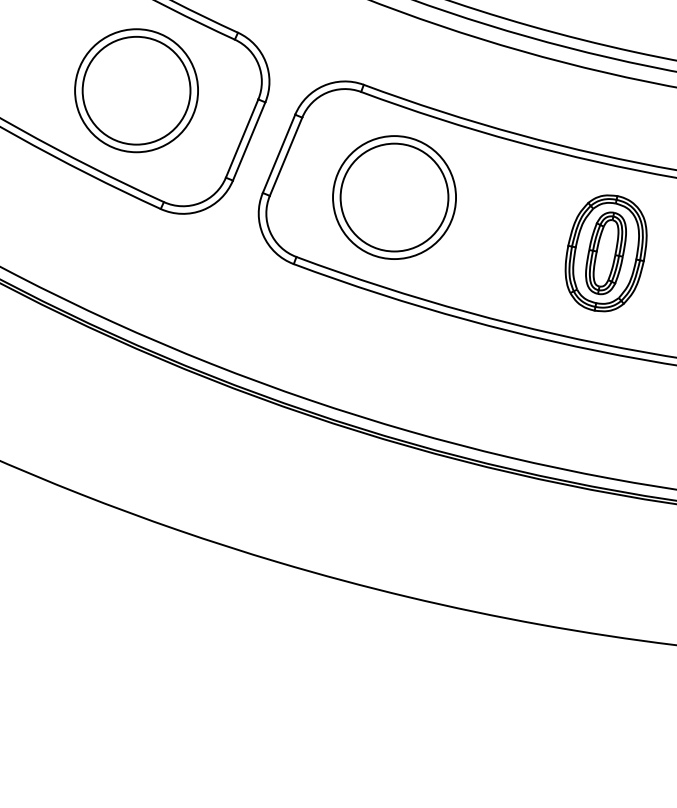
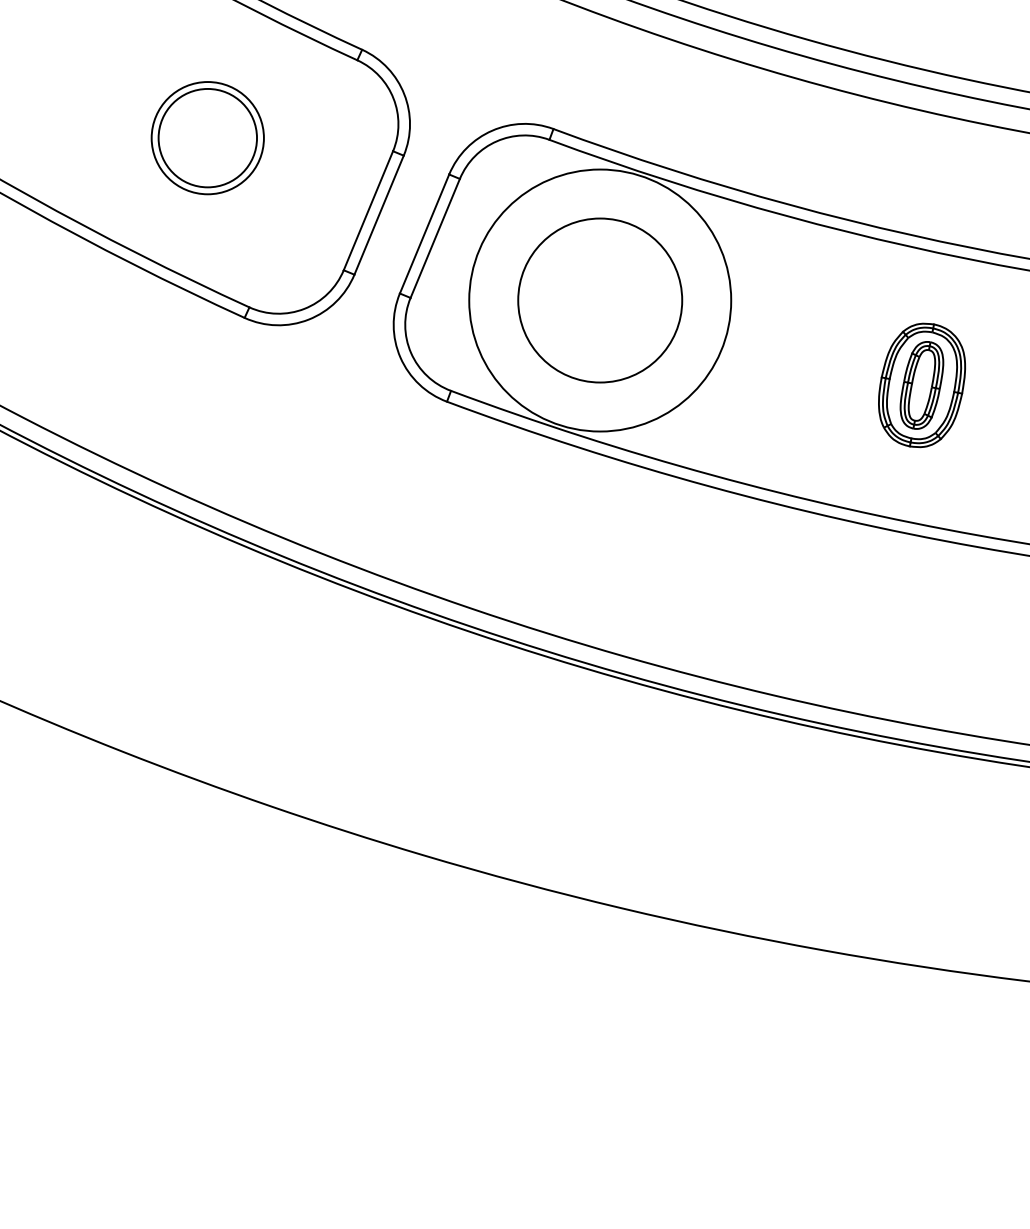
part: (136, 90) -> (207, 137), size x0.6
circle: (394, 197) -> (600, 300), size x1.4
part: (605, 253) -> (921, 385), size x0.7

